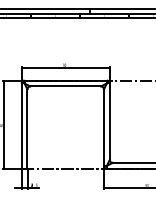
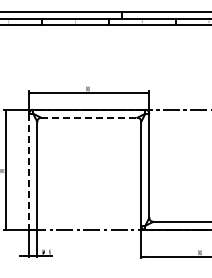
line: (65, 86) -> (89, 117), solid -> dashed
line: (21, 126) -> (29, 172), solid -> dashed

